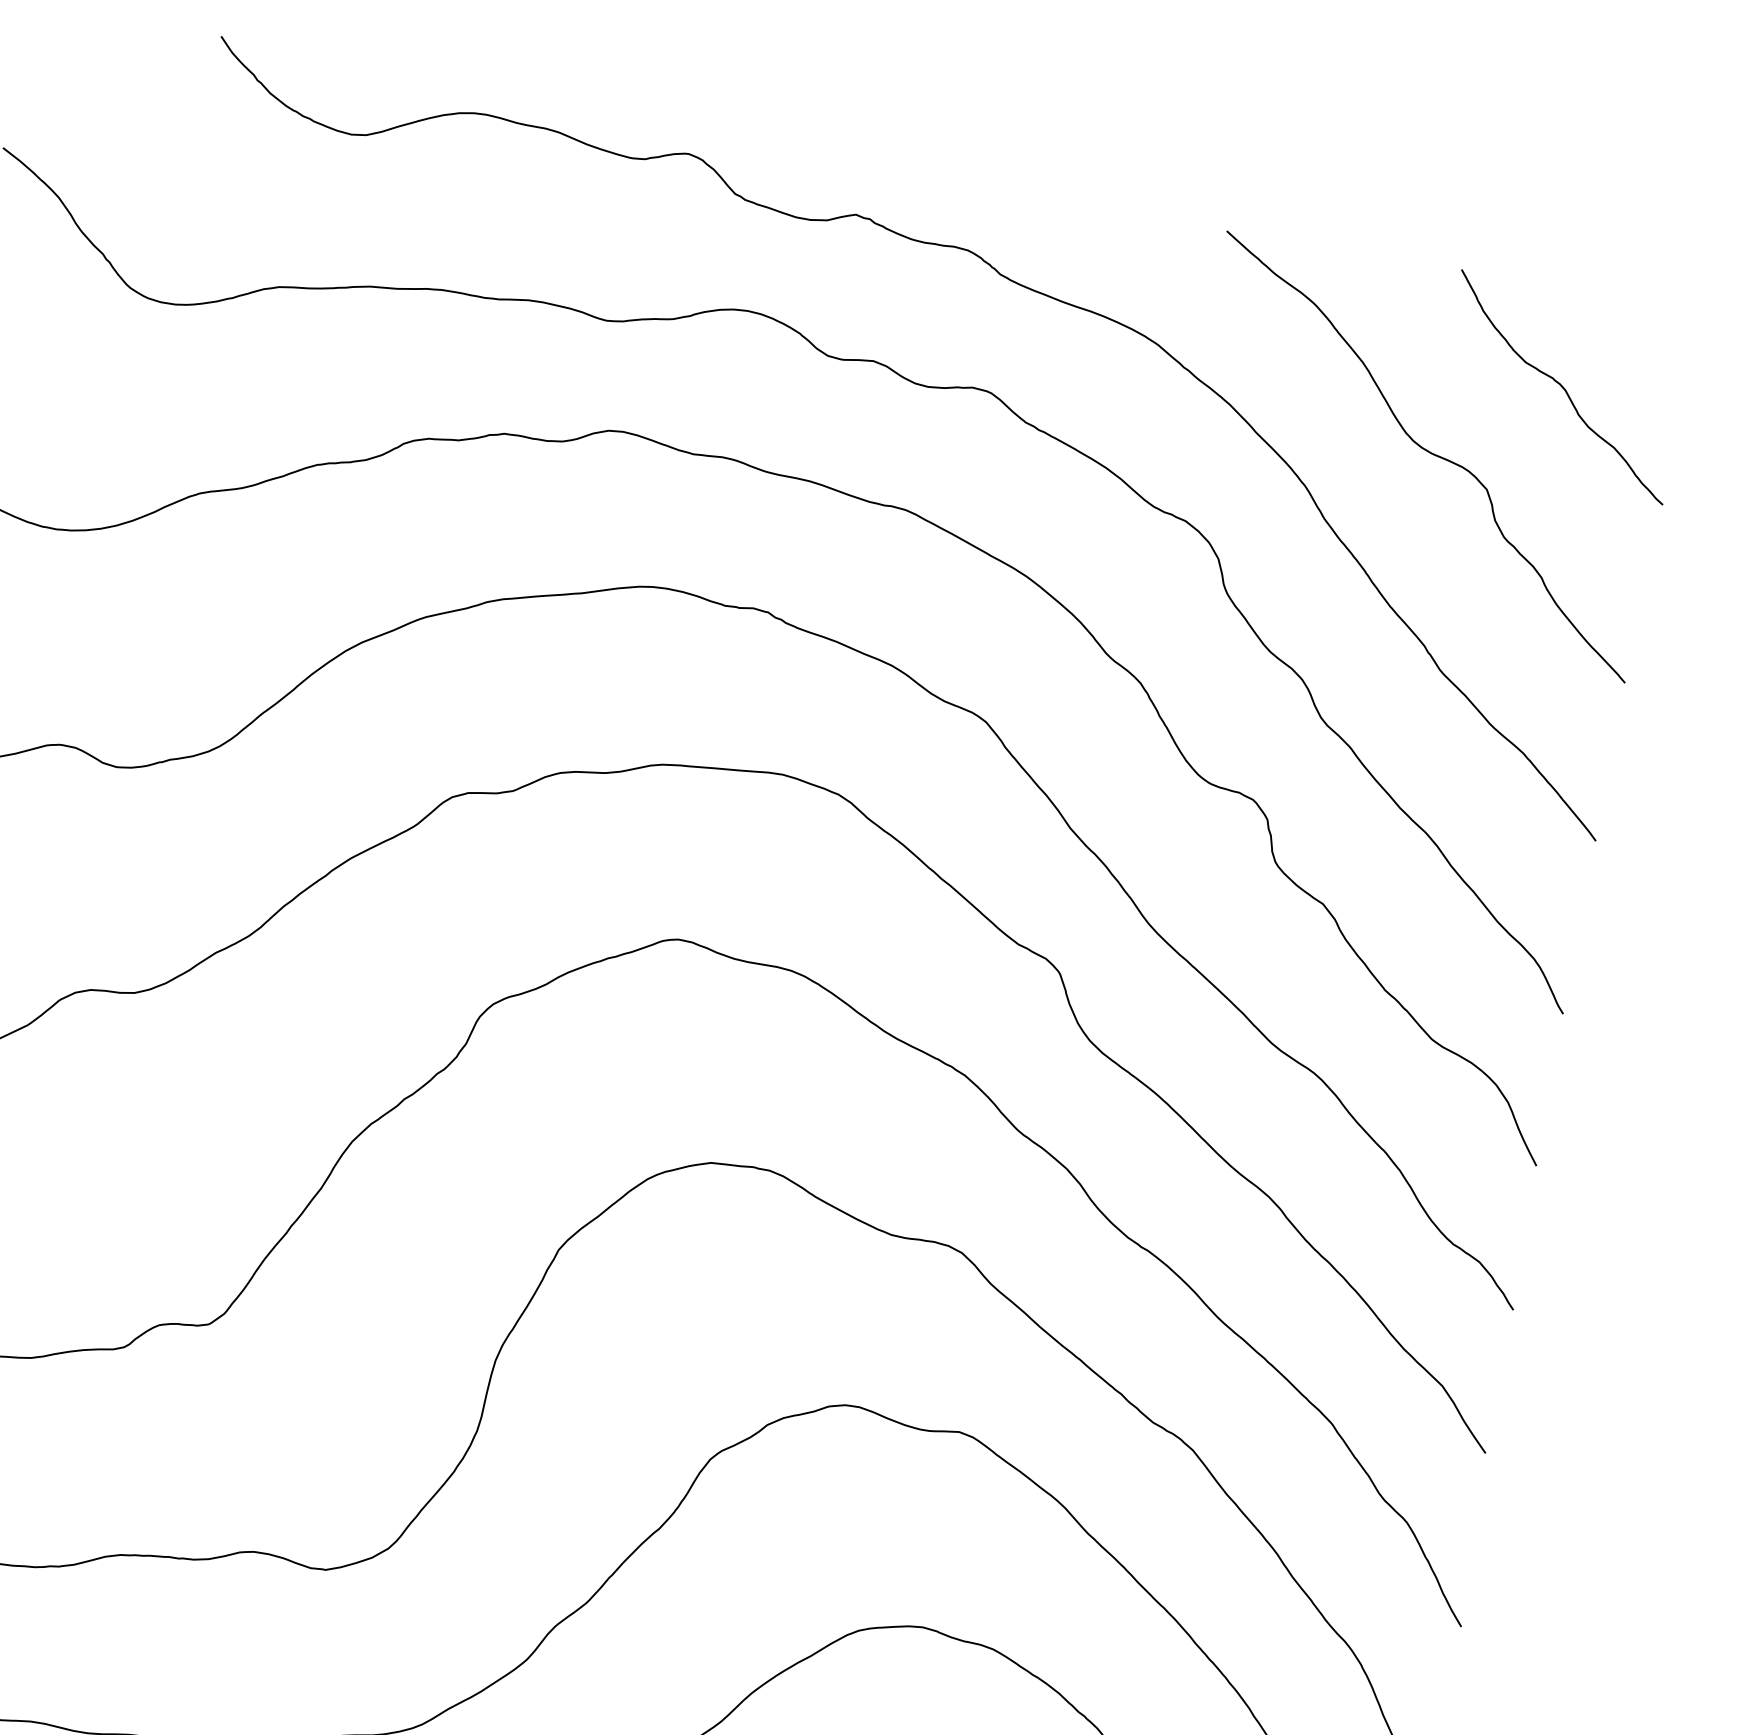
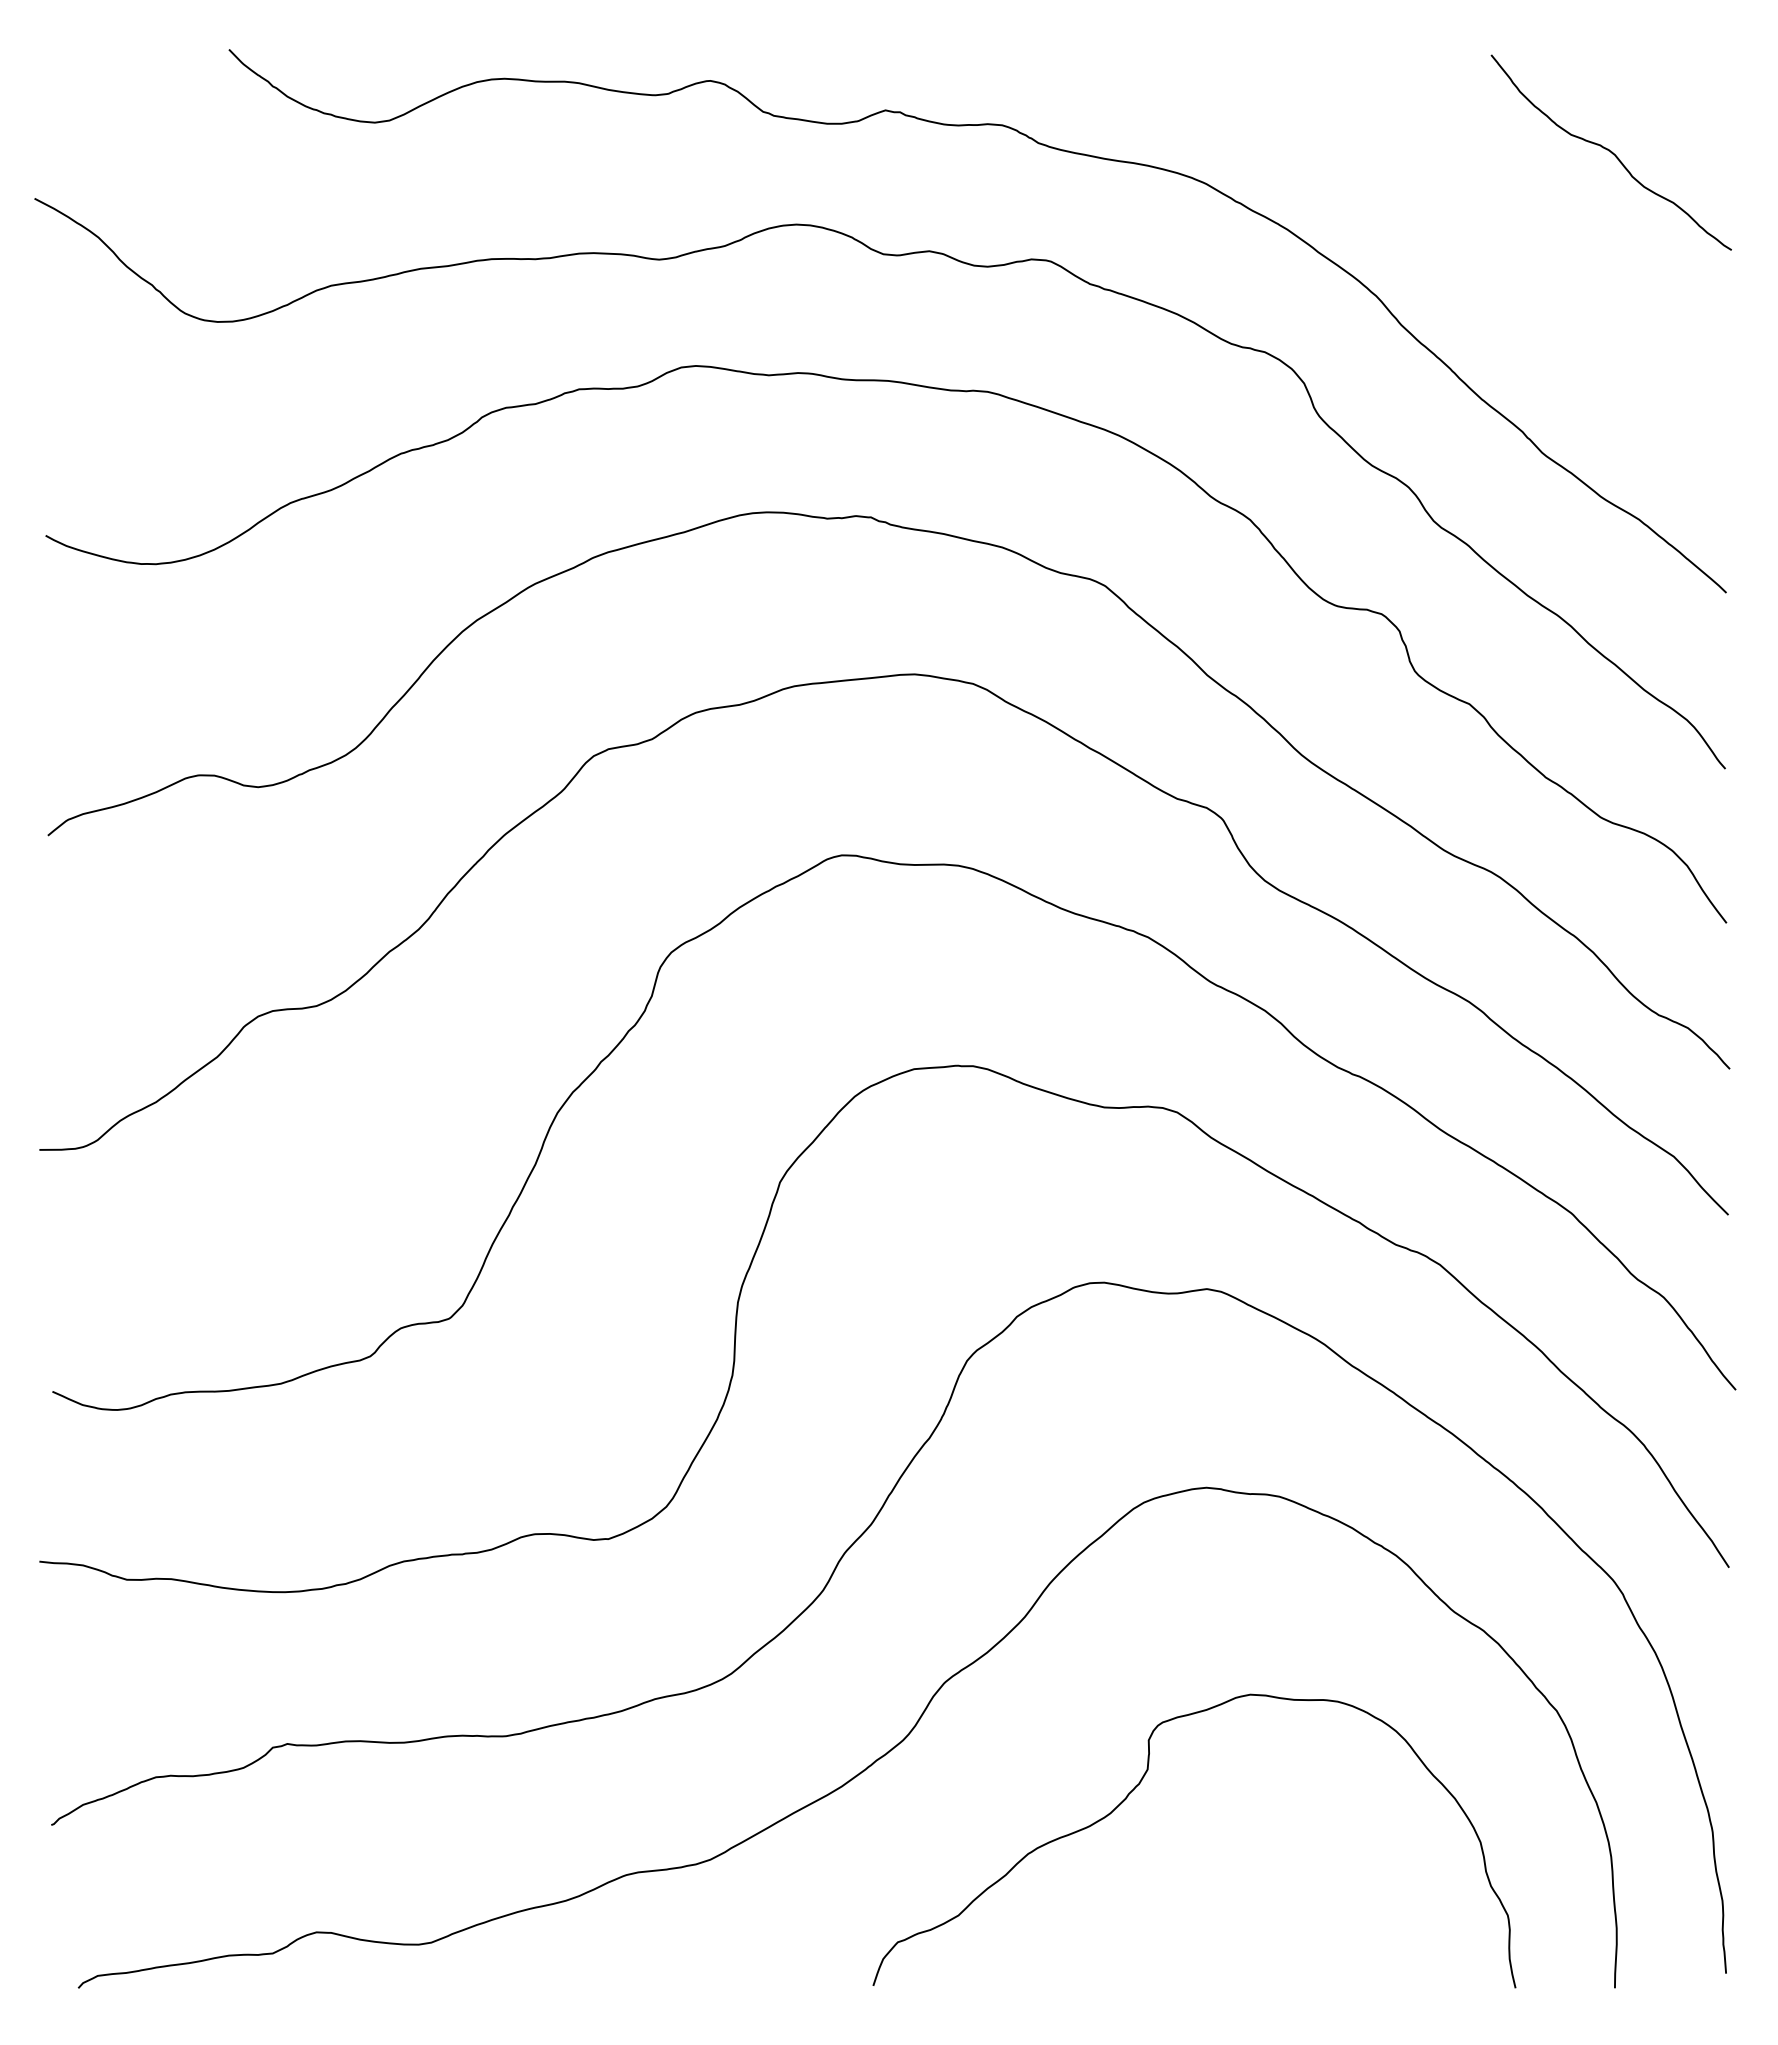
curve: (1426, 451) -> (1489, 240), removed

